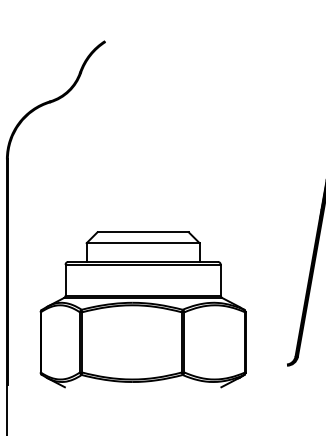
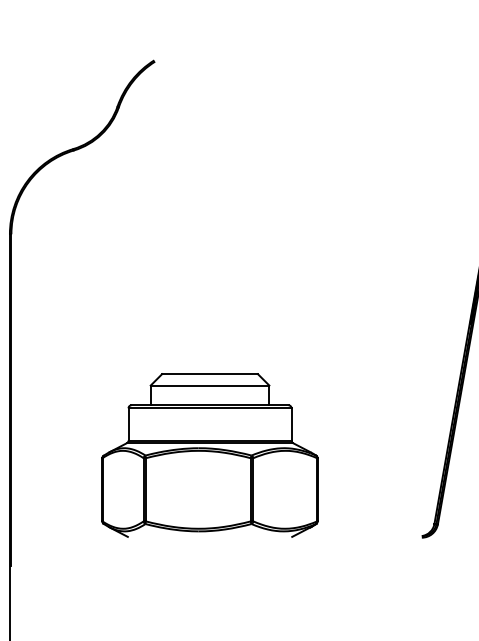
part: (142, 309) -> (209, 455), size x0.71

